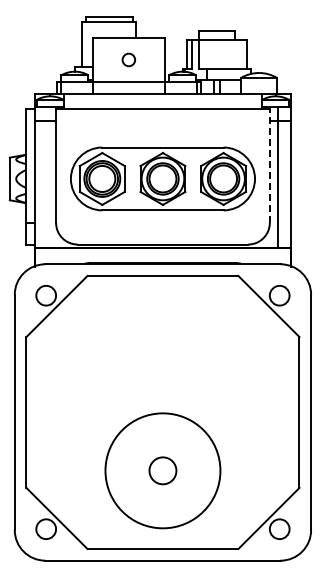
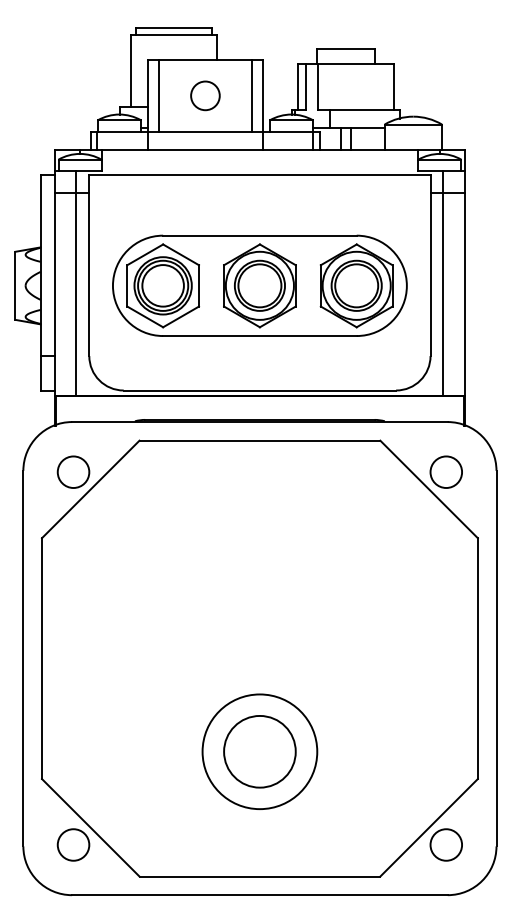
line: (99, 59) -> (158, 95), added
circle: (128, 59) -> (204, 95), size x1.43
line: (158, 59) -> (252, 95), added
line: (269, 166) -> (430, 265), dashed -> solid
line: (48, 177) -> (77, 283), added
circle: (162, 470) -> (259, 751), size x0.62
circle: (162, 470) -> (259, 751), size x1.67

